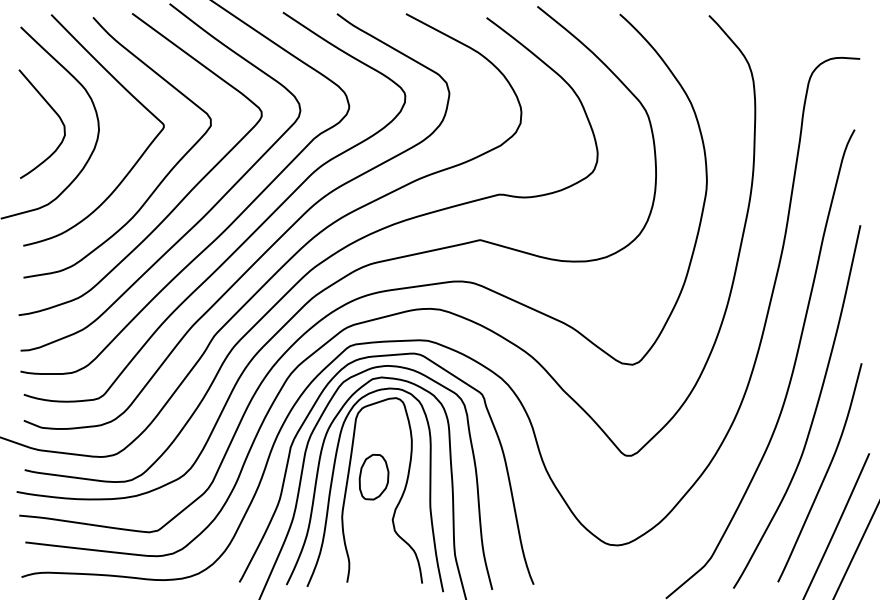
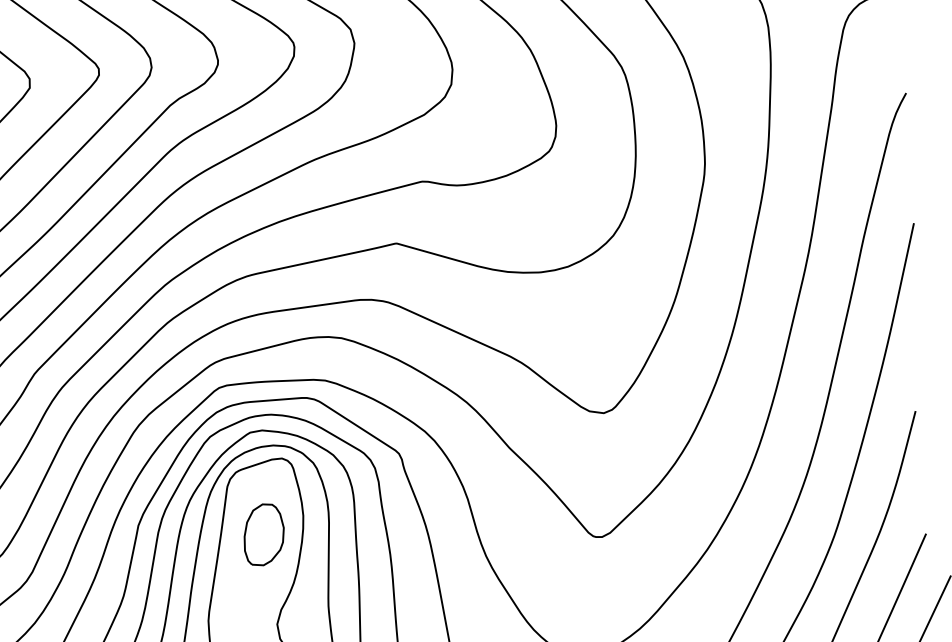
part: (373, 476) -> (263, 533), moved

